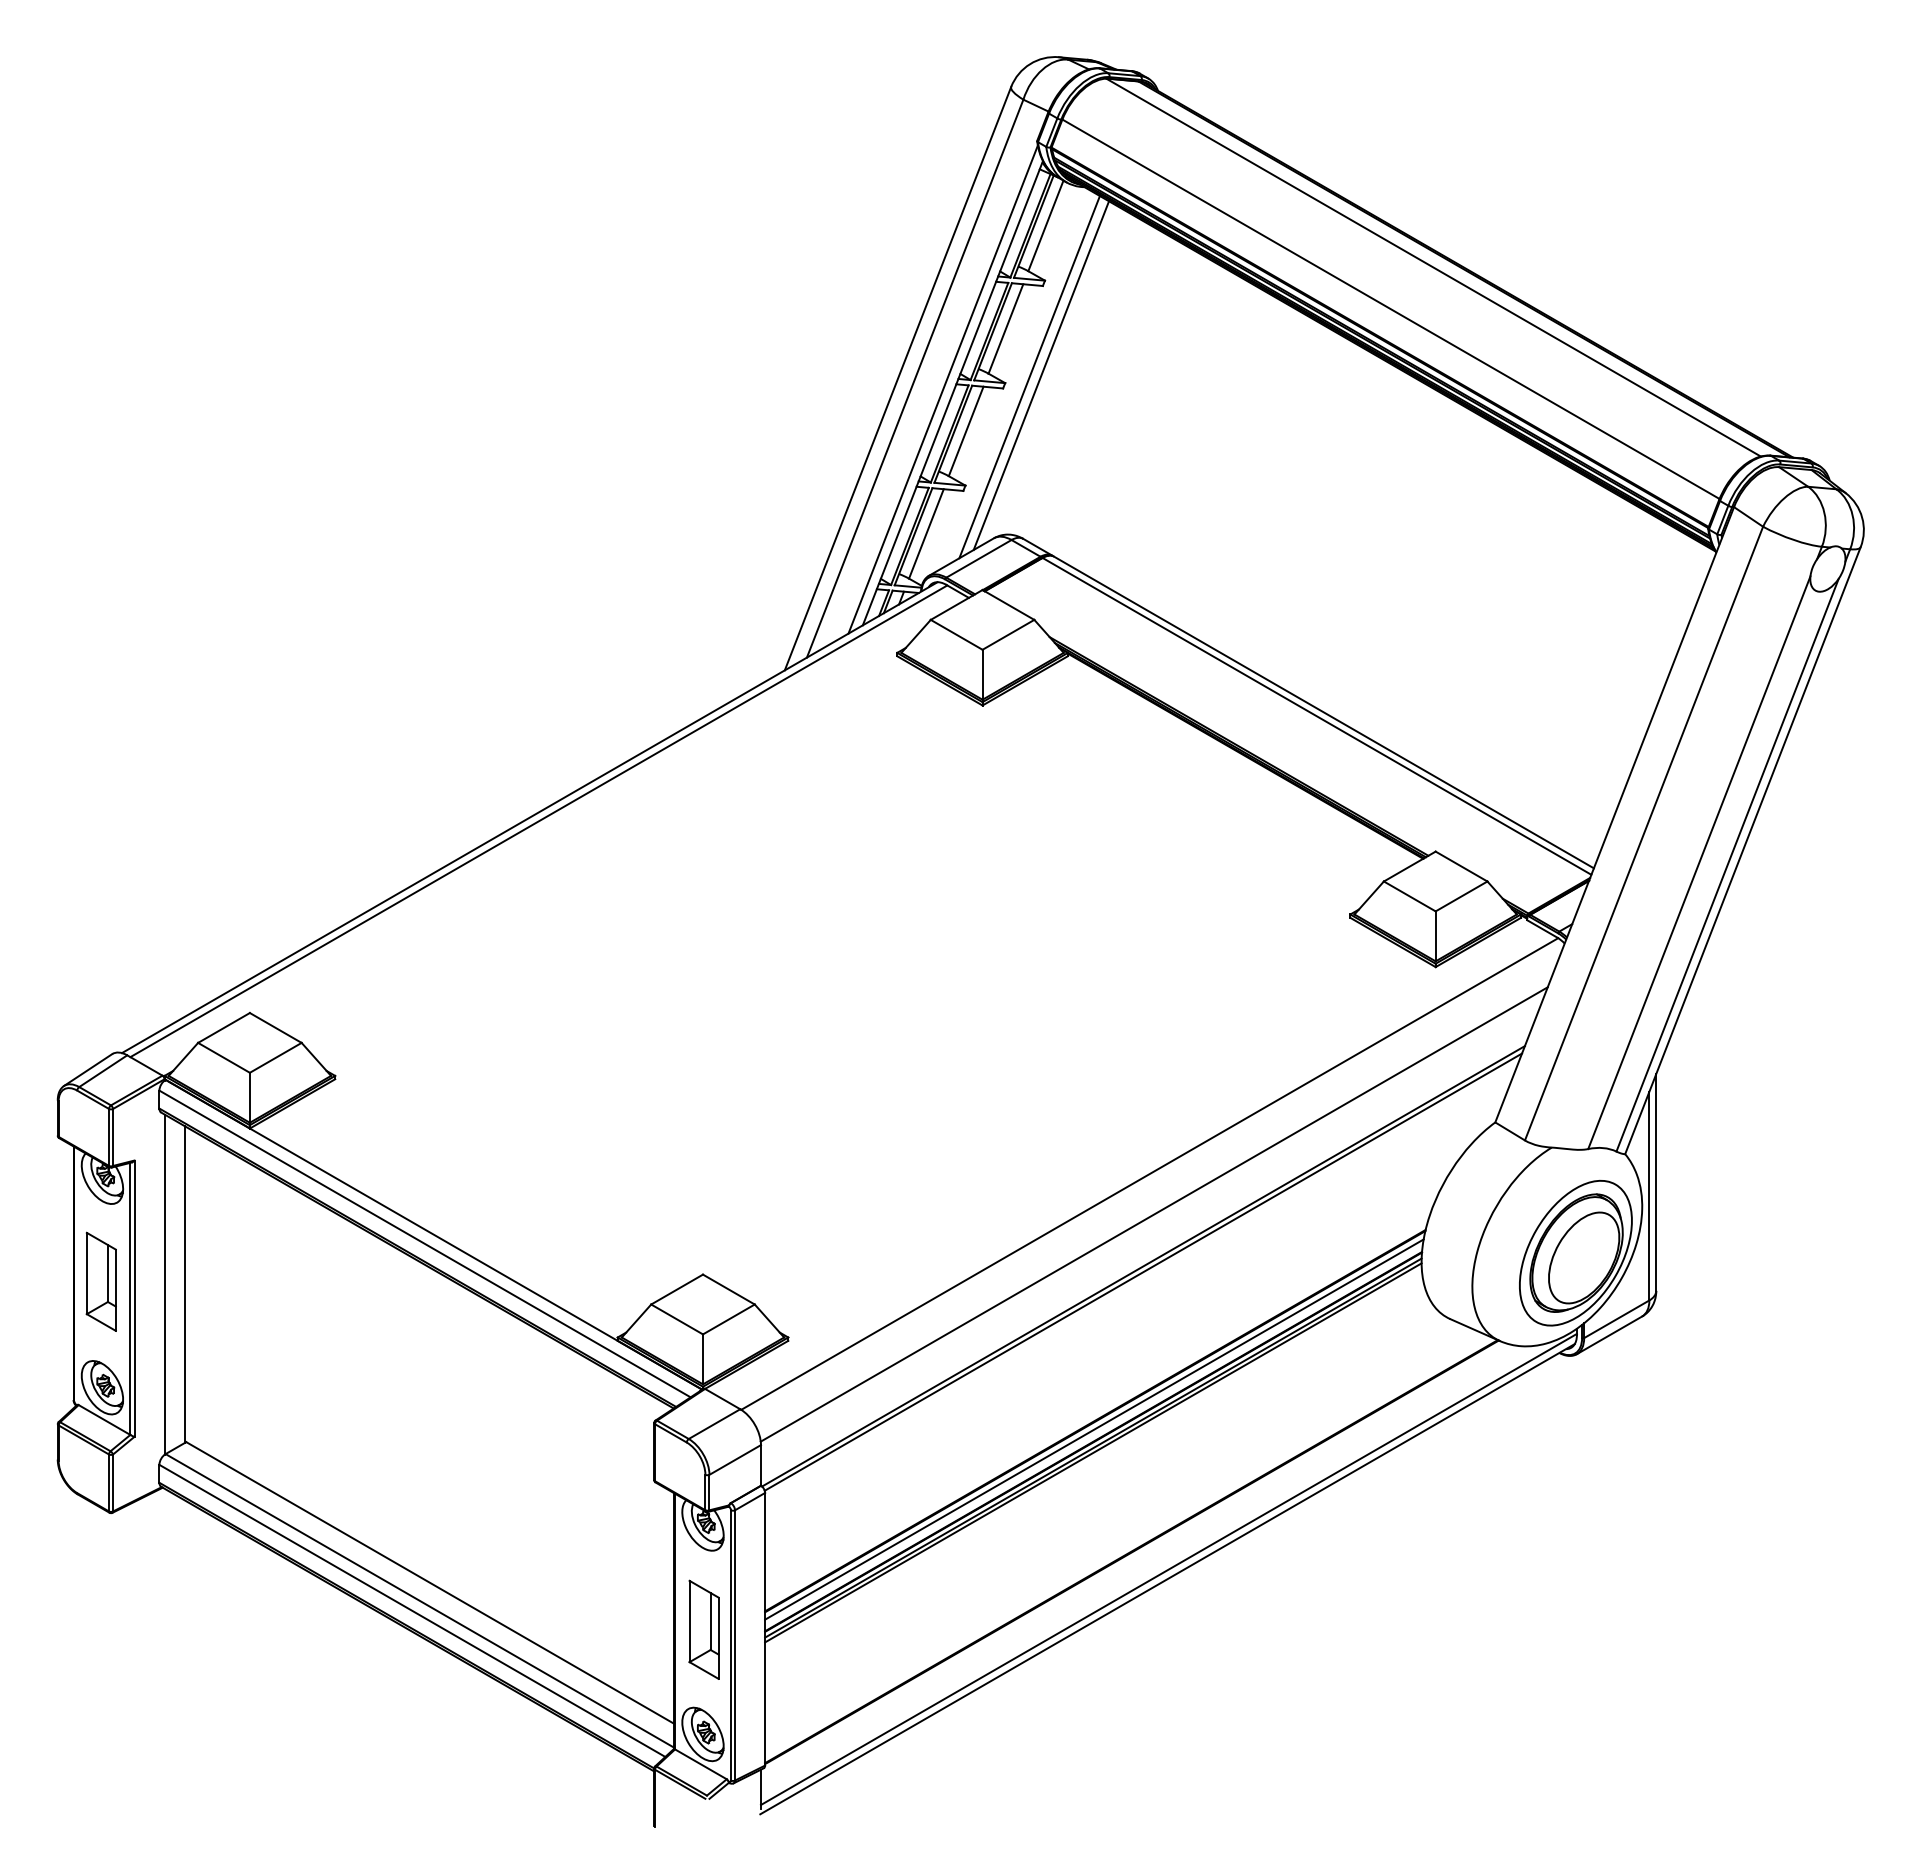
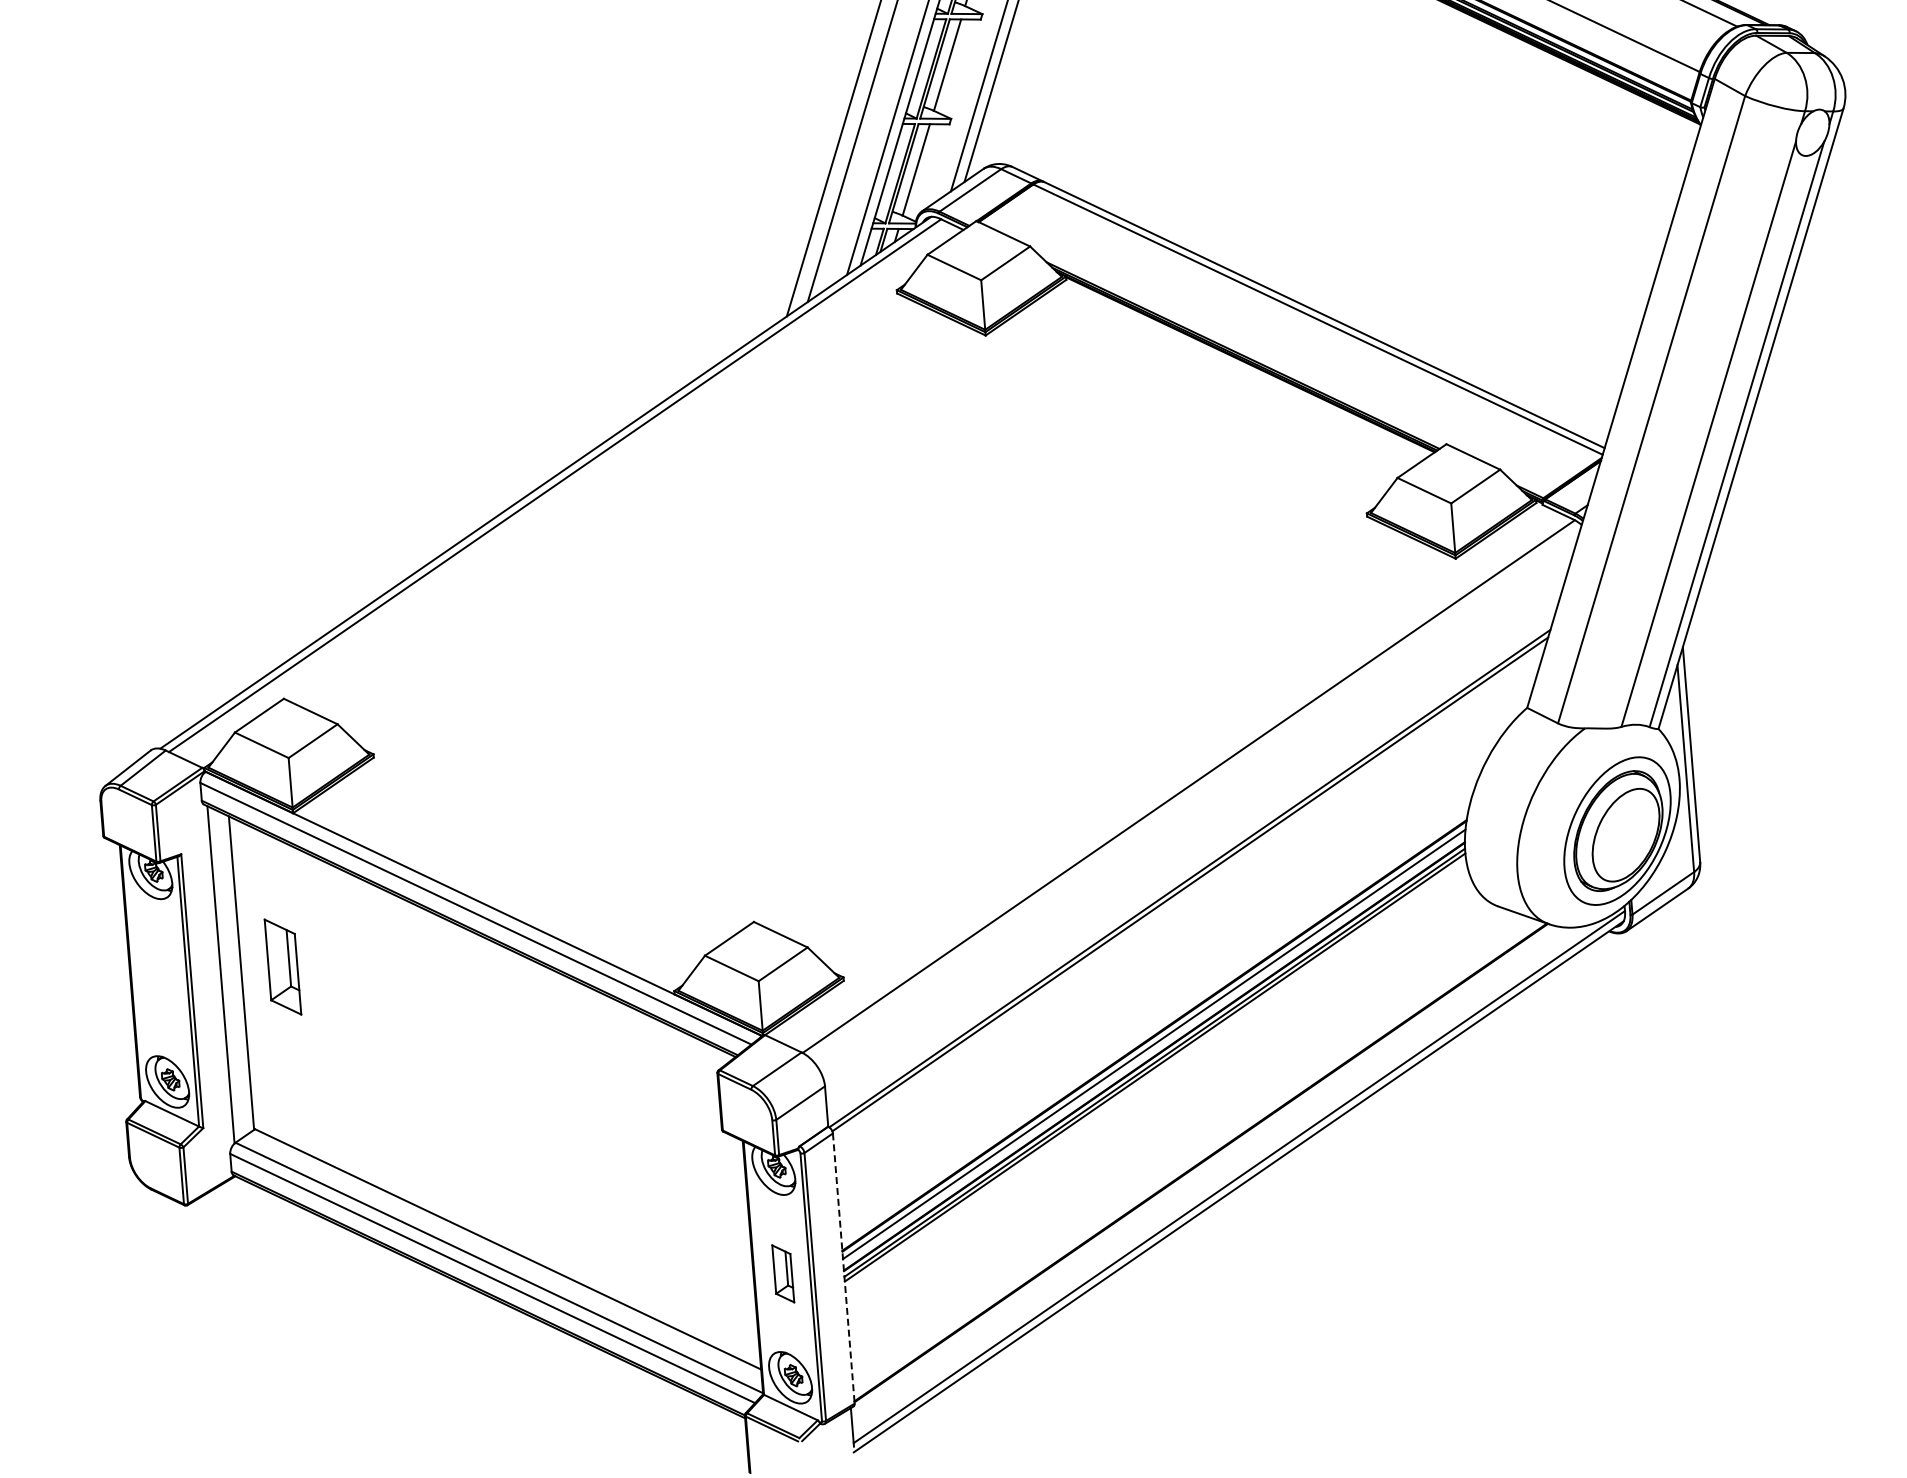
line: (1153, 1214) -> (1195, 826), removed
part: (100, 1281) -> (282, 966), moved
part: (703, 1629) -> (782, 1273), size x0.6
line: (765, 1629) -> (844, 1268), solid -> dashed

